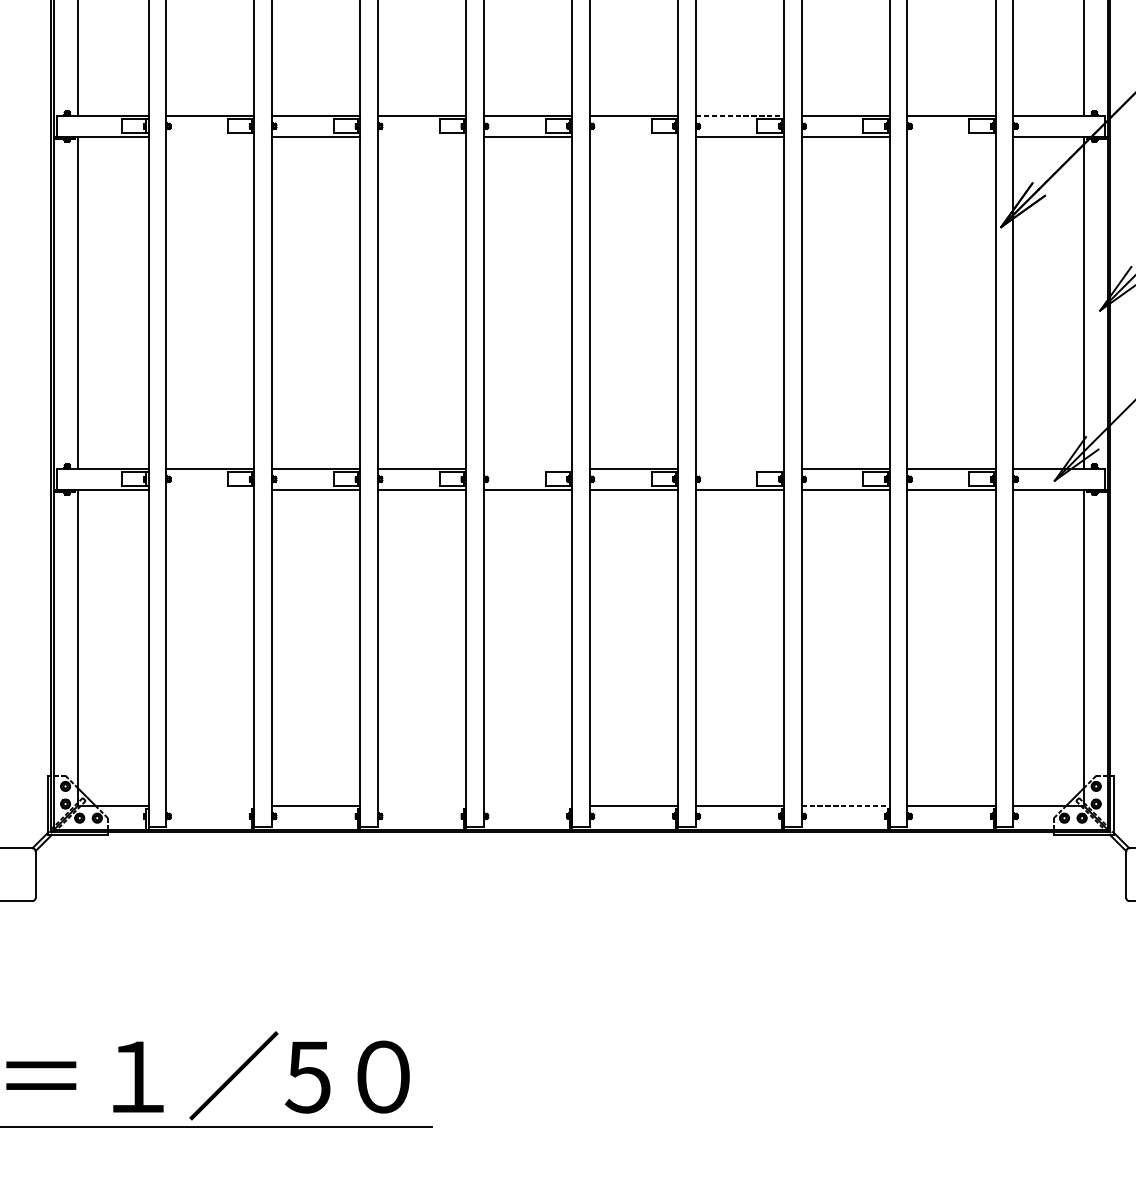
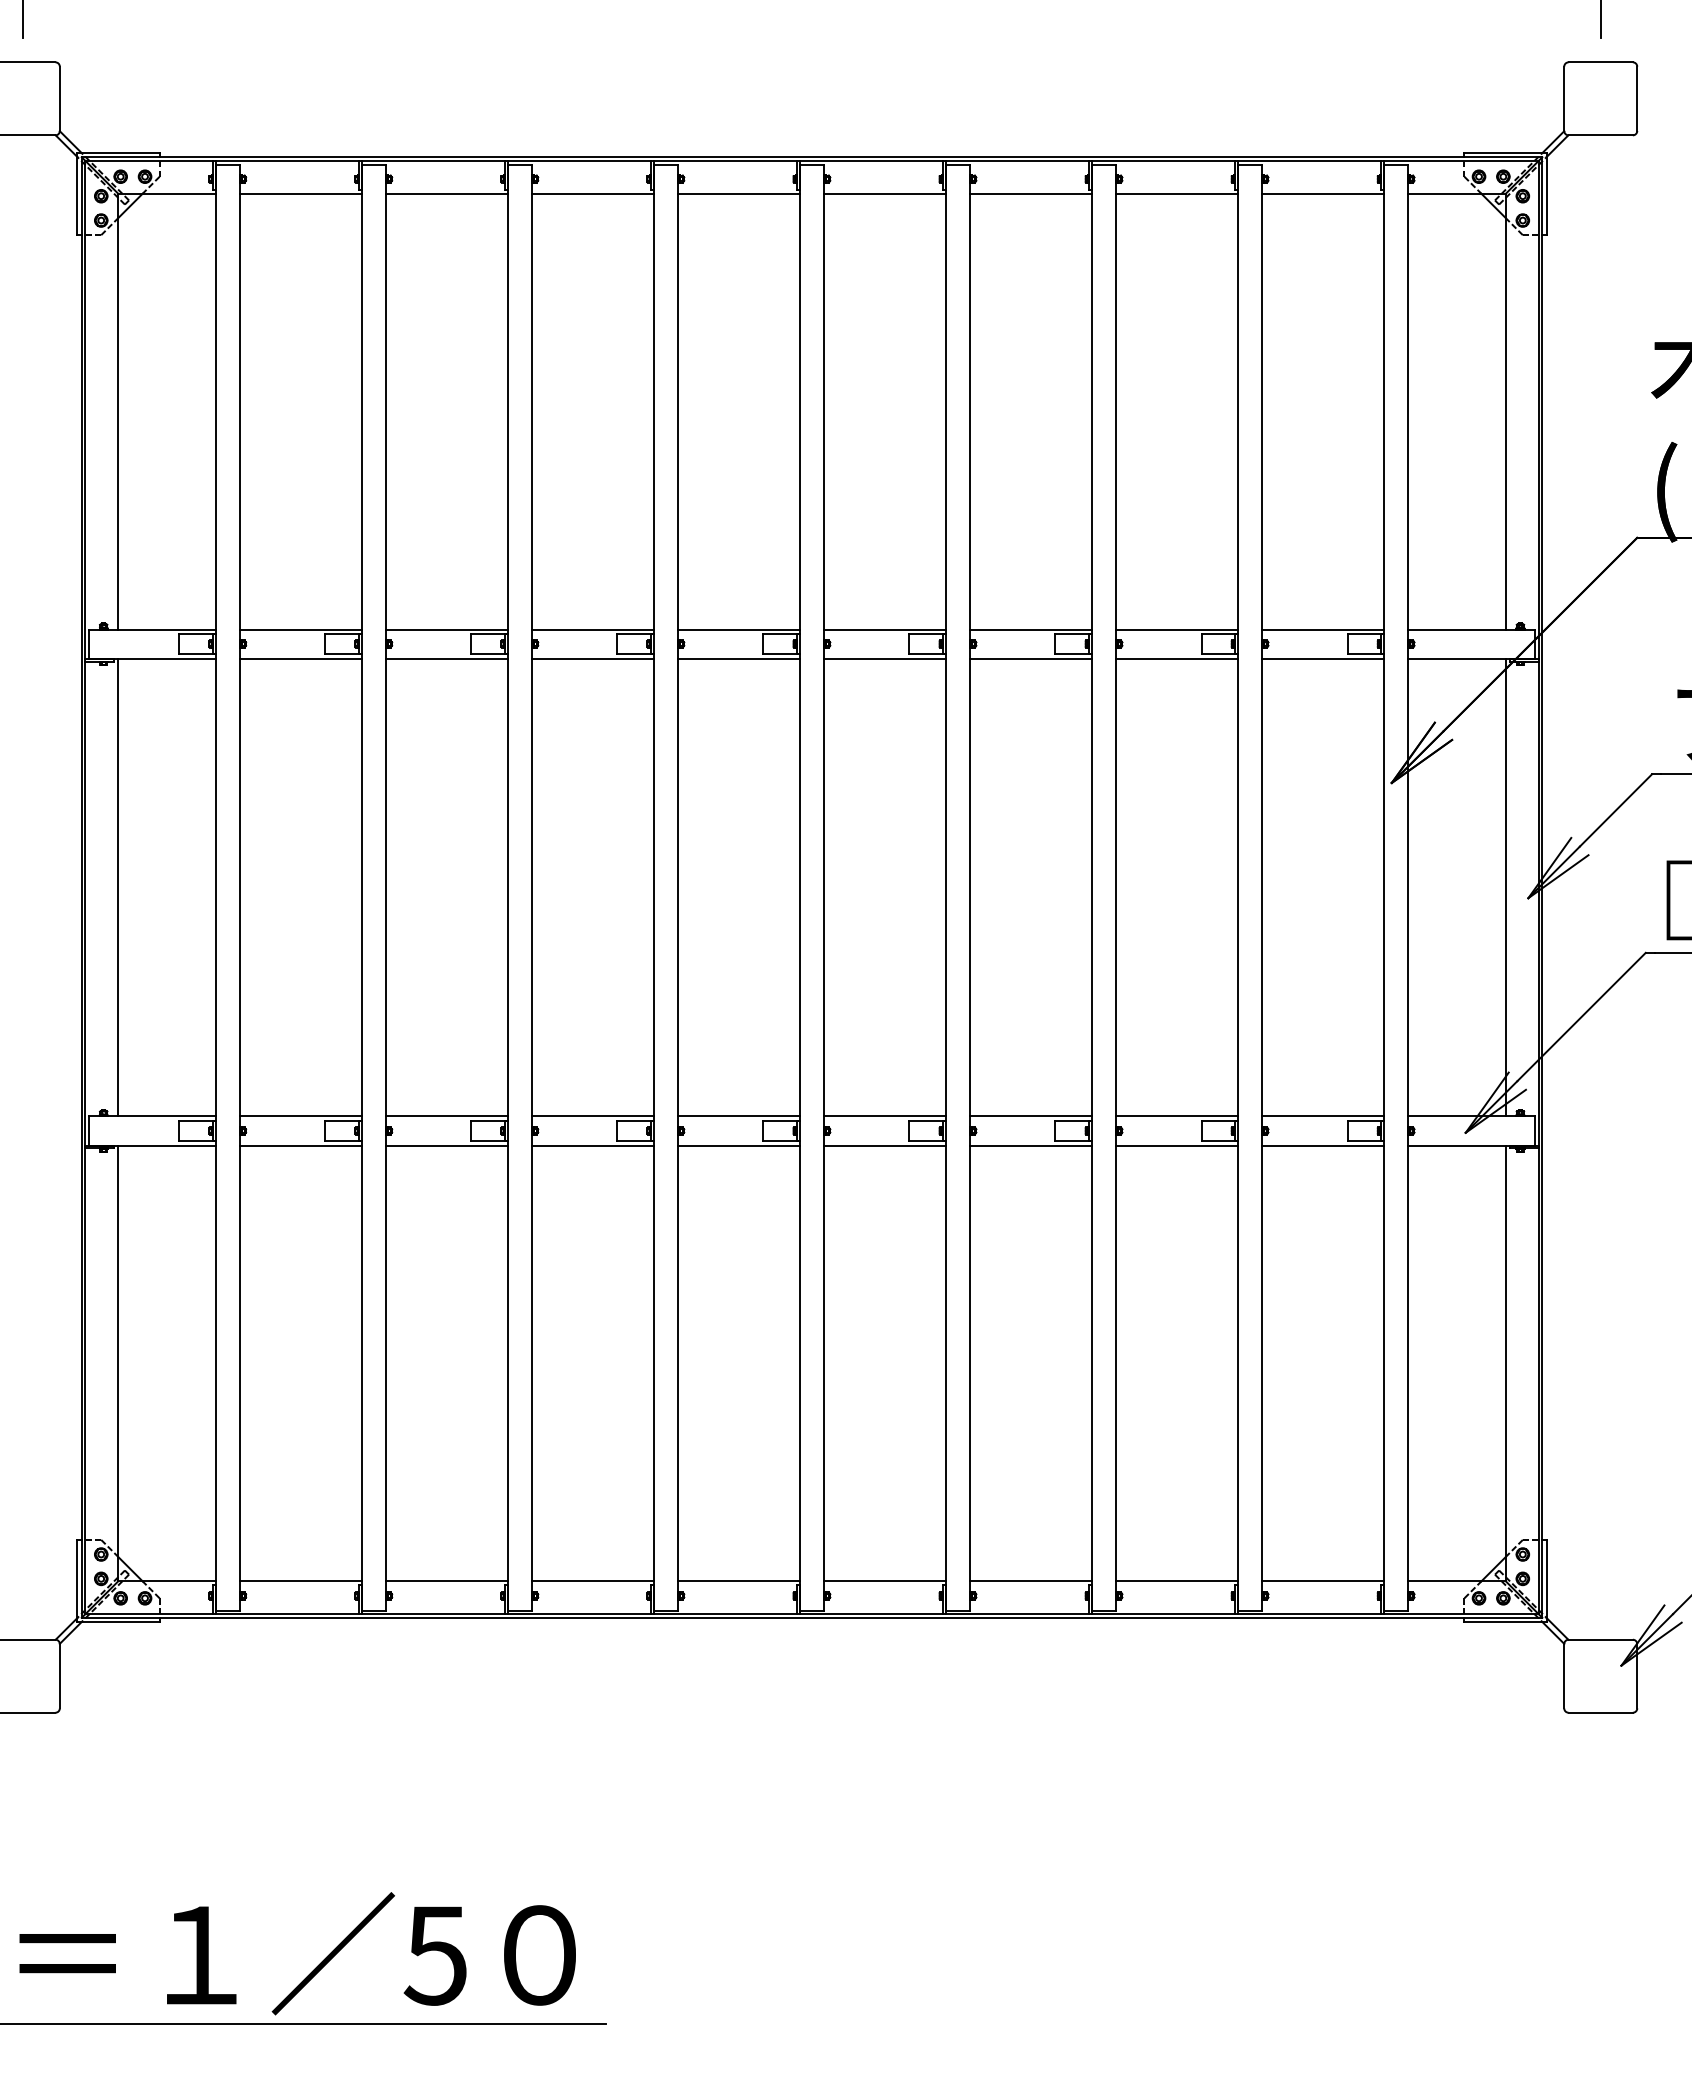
line: (740, 115) -> (1031, 629), dashed -> solid
line: (210, 136) -> (300, 658), added
line: (421, 136) -> (592, 658), added
line: (633, 136) -> (884, 658), added
line: (951, 136) -> (1323, 658), added
line: (527, 468) -> (738, 1116), added
line: (739, 468) -> (1030, 1116), added
line: (210, 489) -> (300, 1145), added
line: (210, 805) -> (300, 1581), added
line: (421, 805) -> (592, 1581), added
line: (527, 805) -> (738, 1581), added
line: (845, 805) -> (1177, 1581), dashed -> solid

